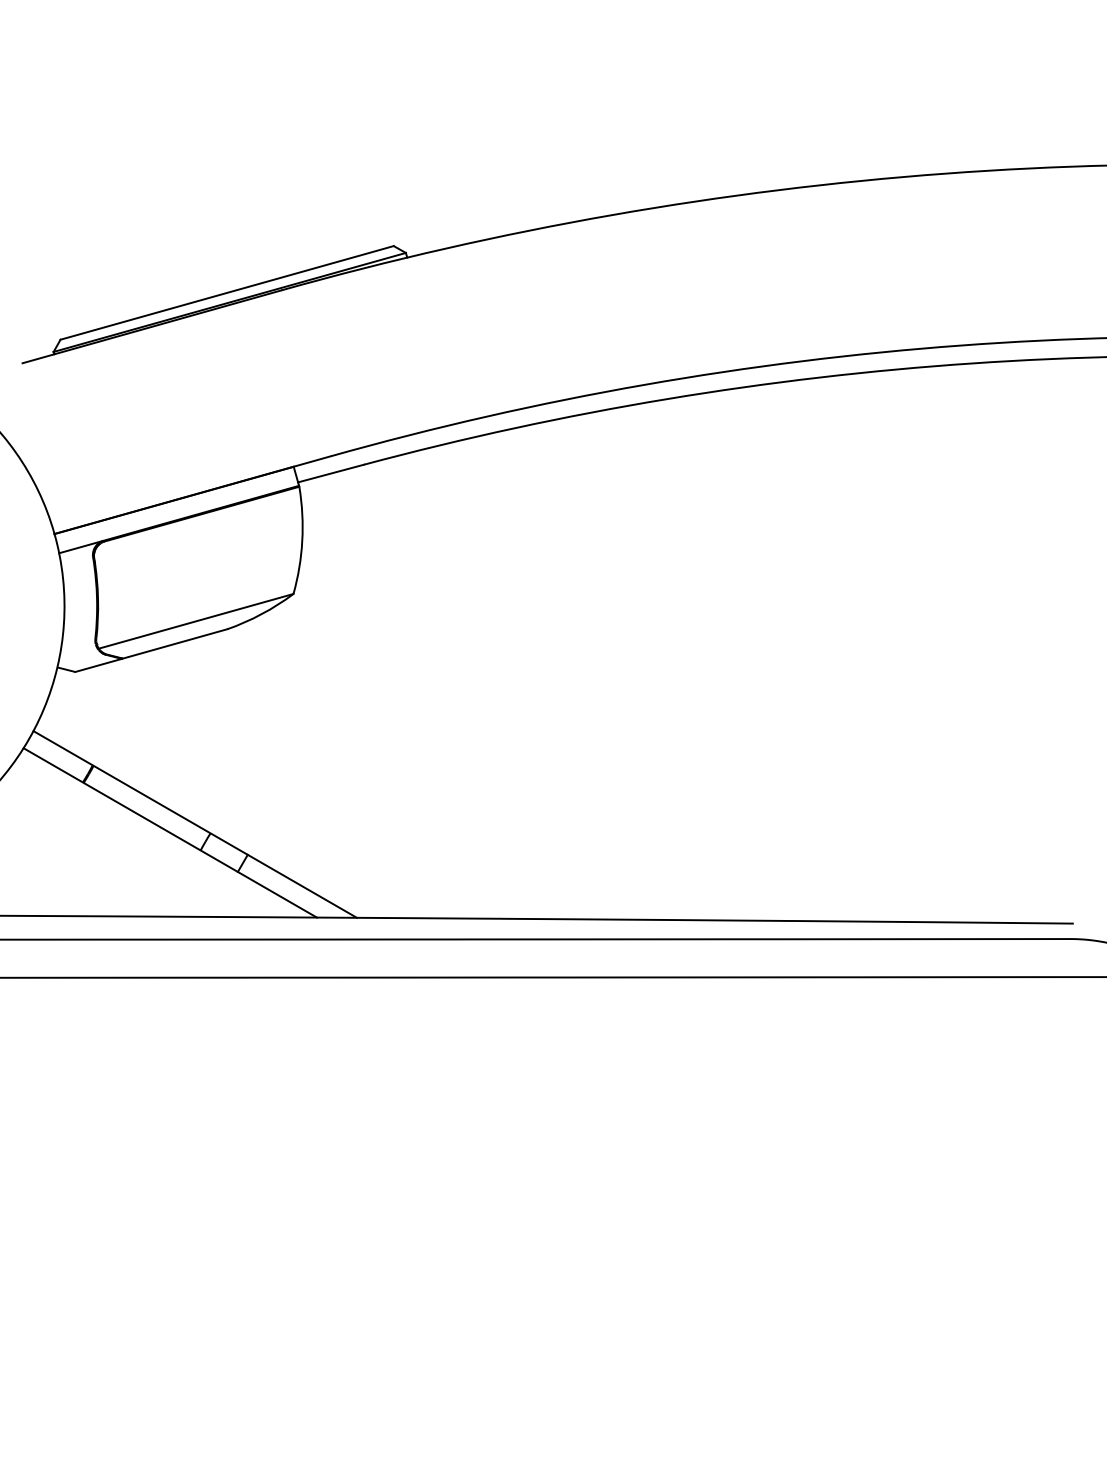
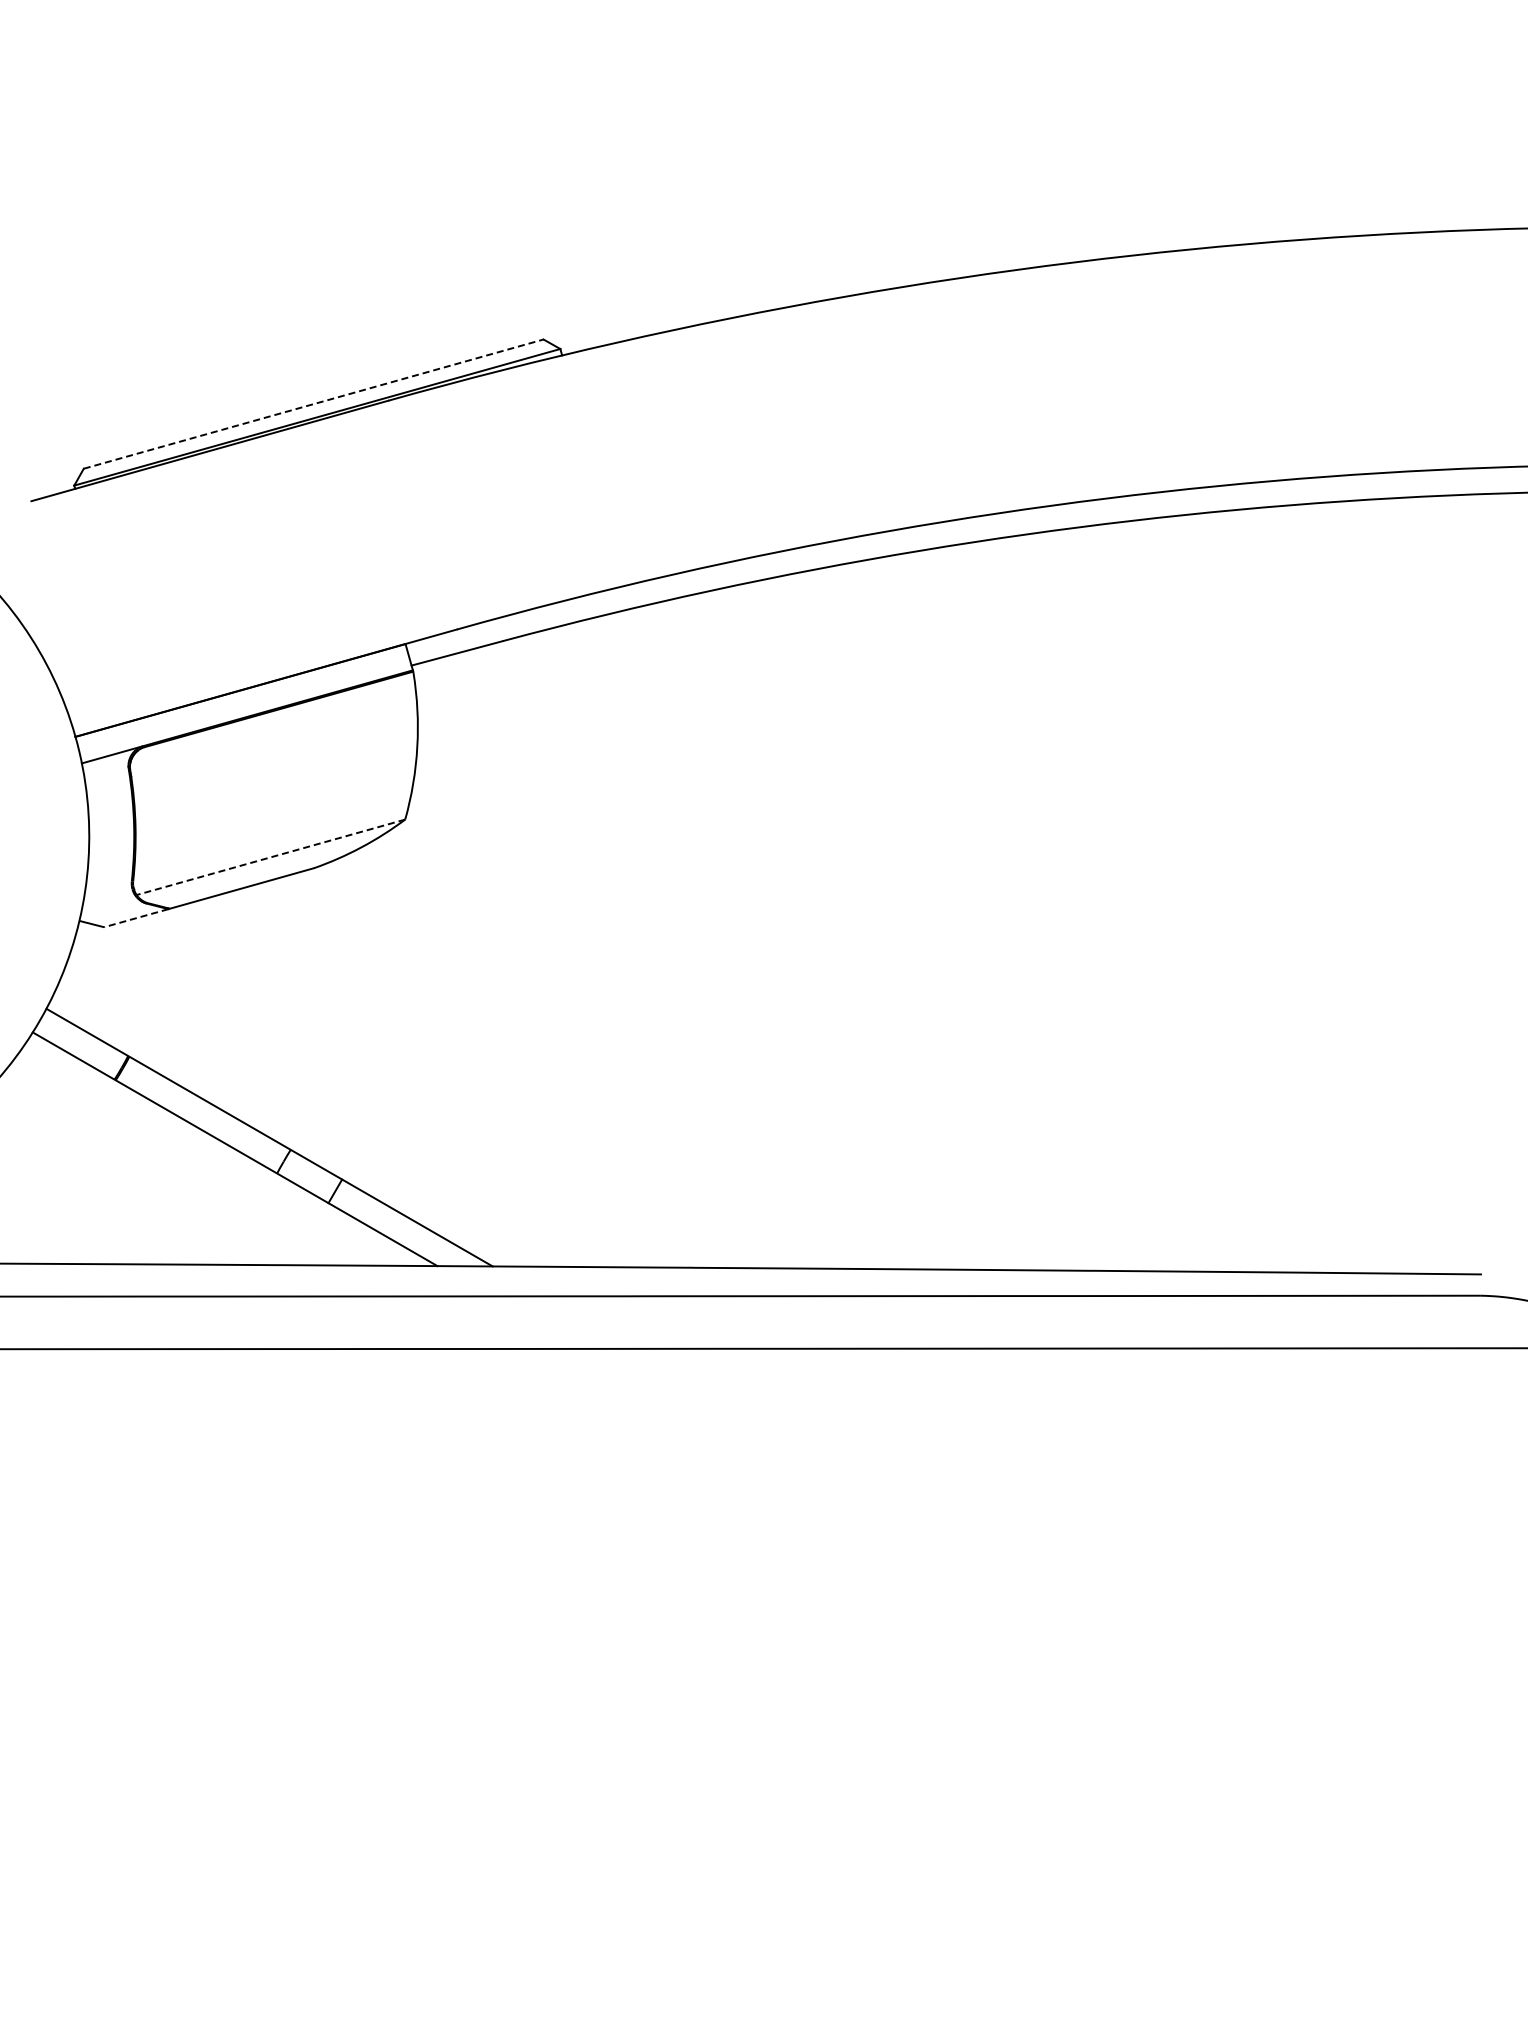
line: (227, 293) -> (313, 404), solid -> dashed
line: (195, 621) -> (270, 857), solid -> dashed
line: (98, 665) -> (135, 918), solid -> dashed

